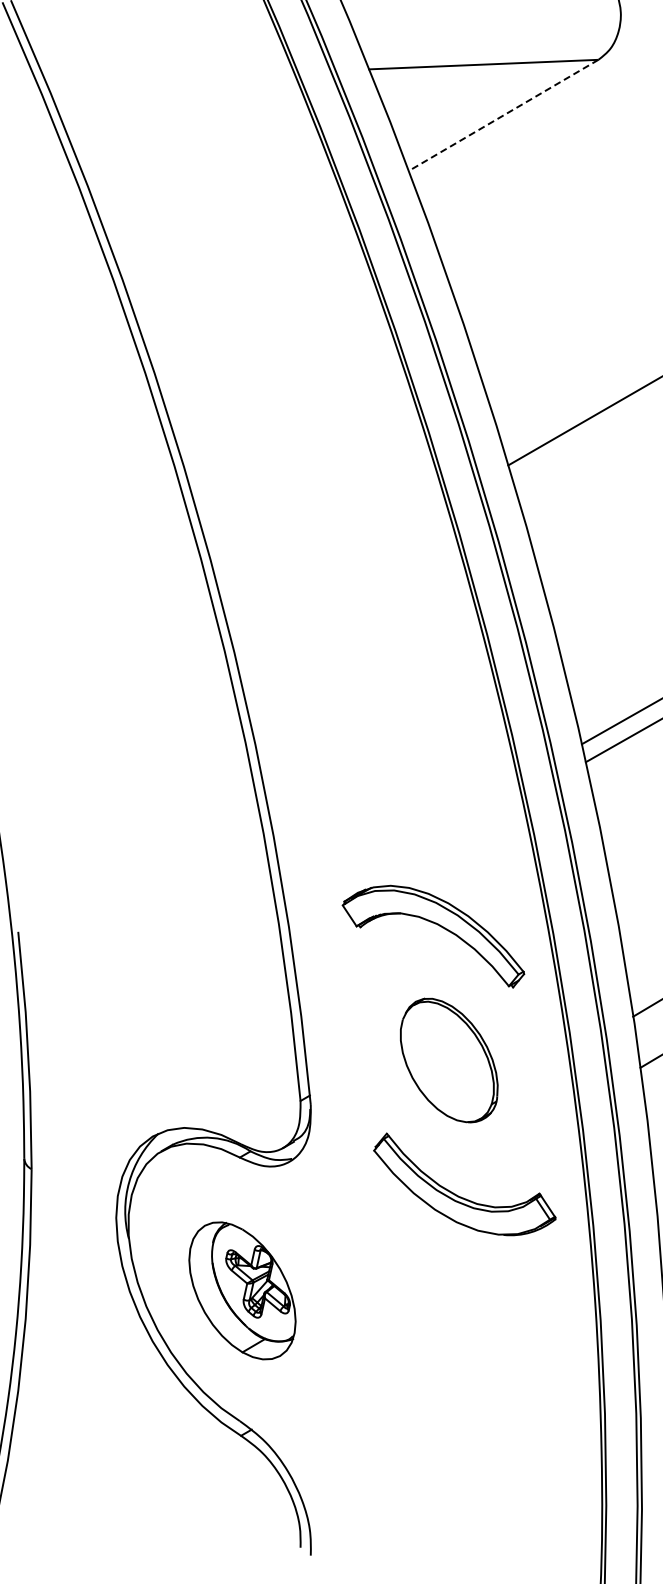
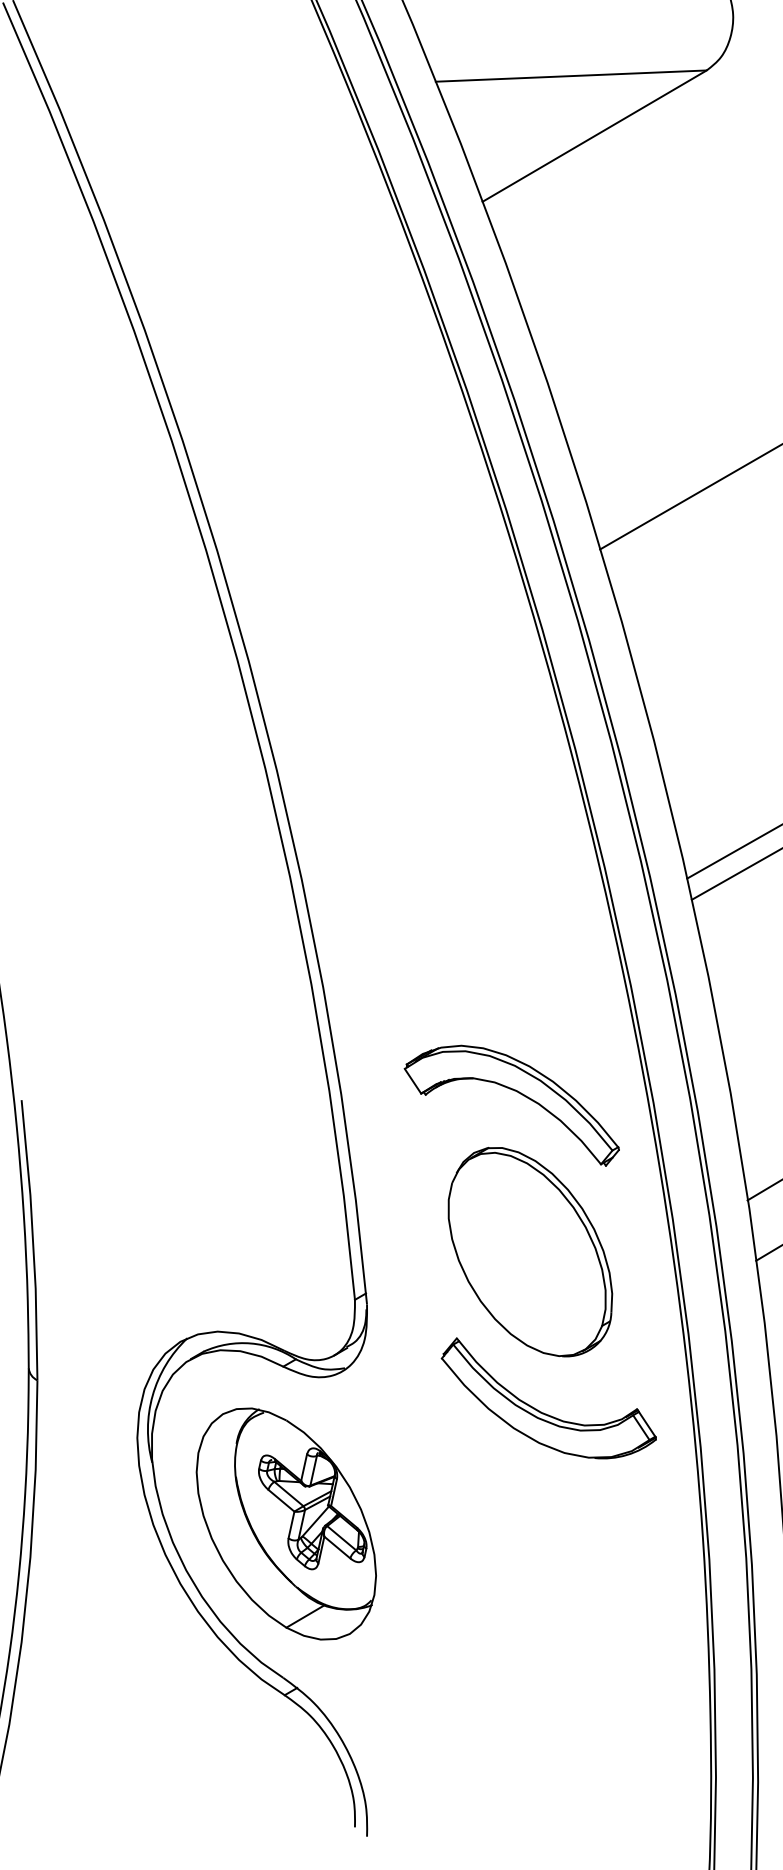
line: (503, 115) -> (594, 136), dashed -> solid
part: (449, 1060) -> (530, 1252), size x1.43
part: (242, 1290) -> (286, 1523), size x1.43

